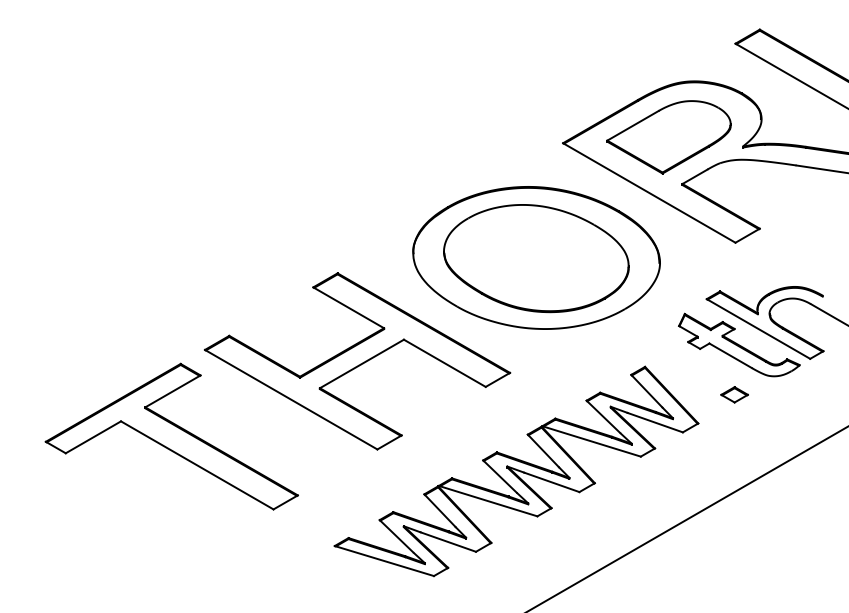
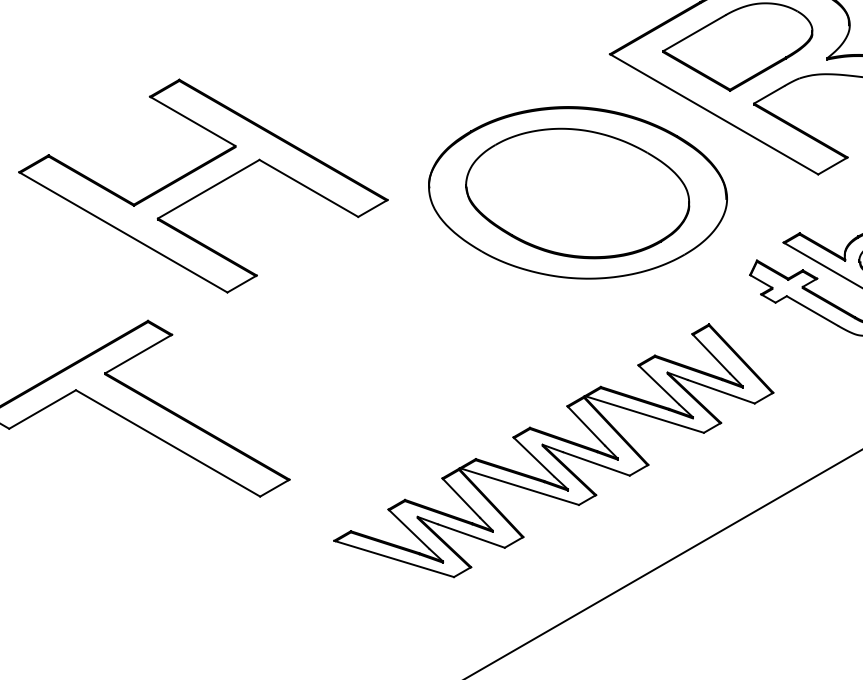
part: (357, 361) -> (203, 186), moved
part: (734, 394) -> (817, 357), removed

